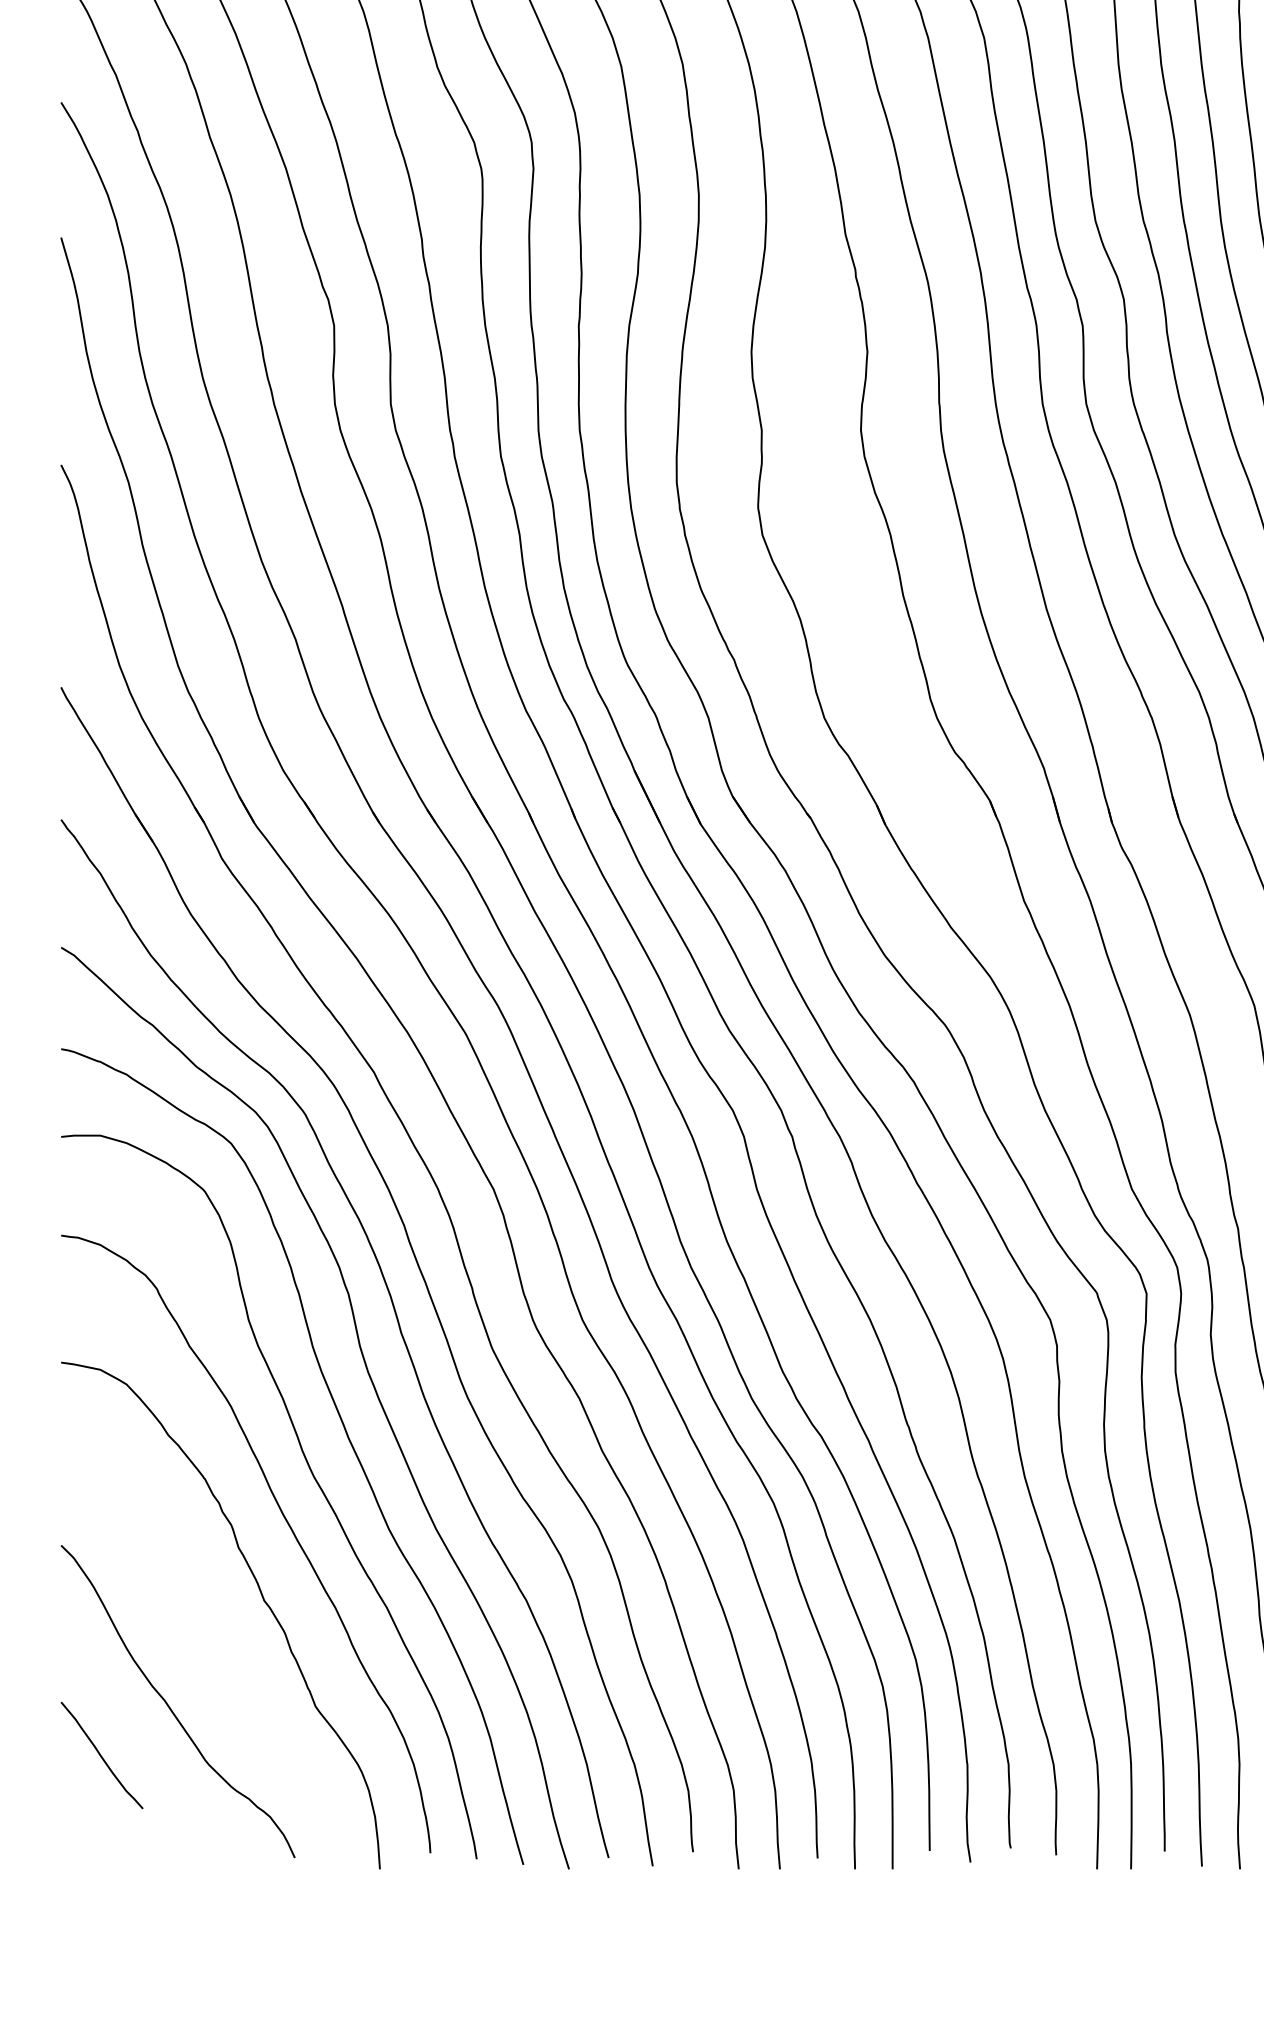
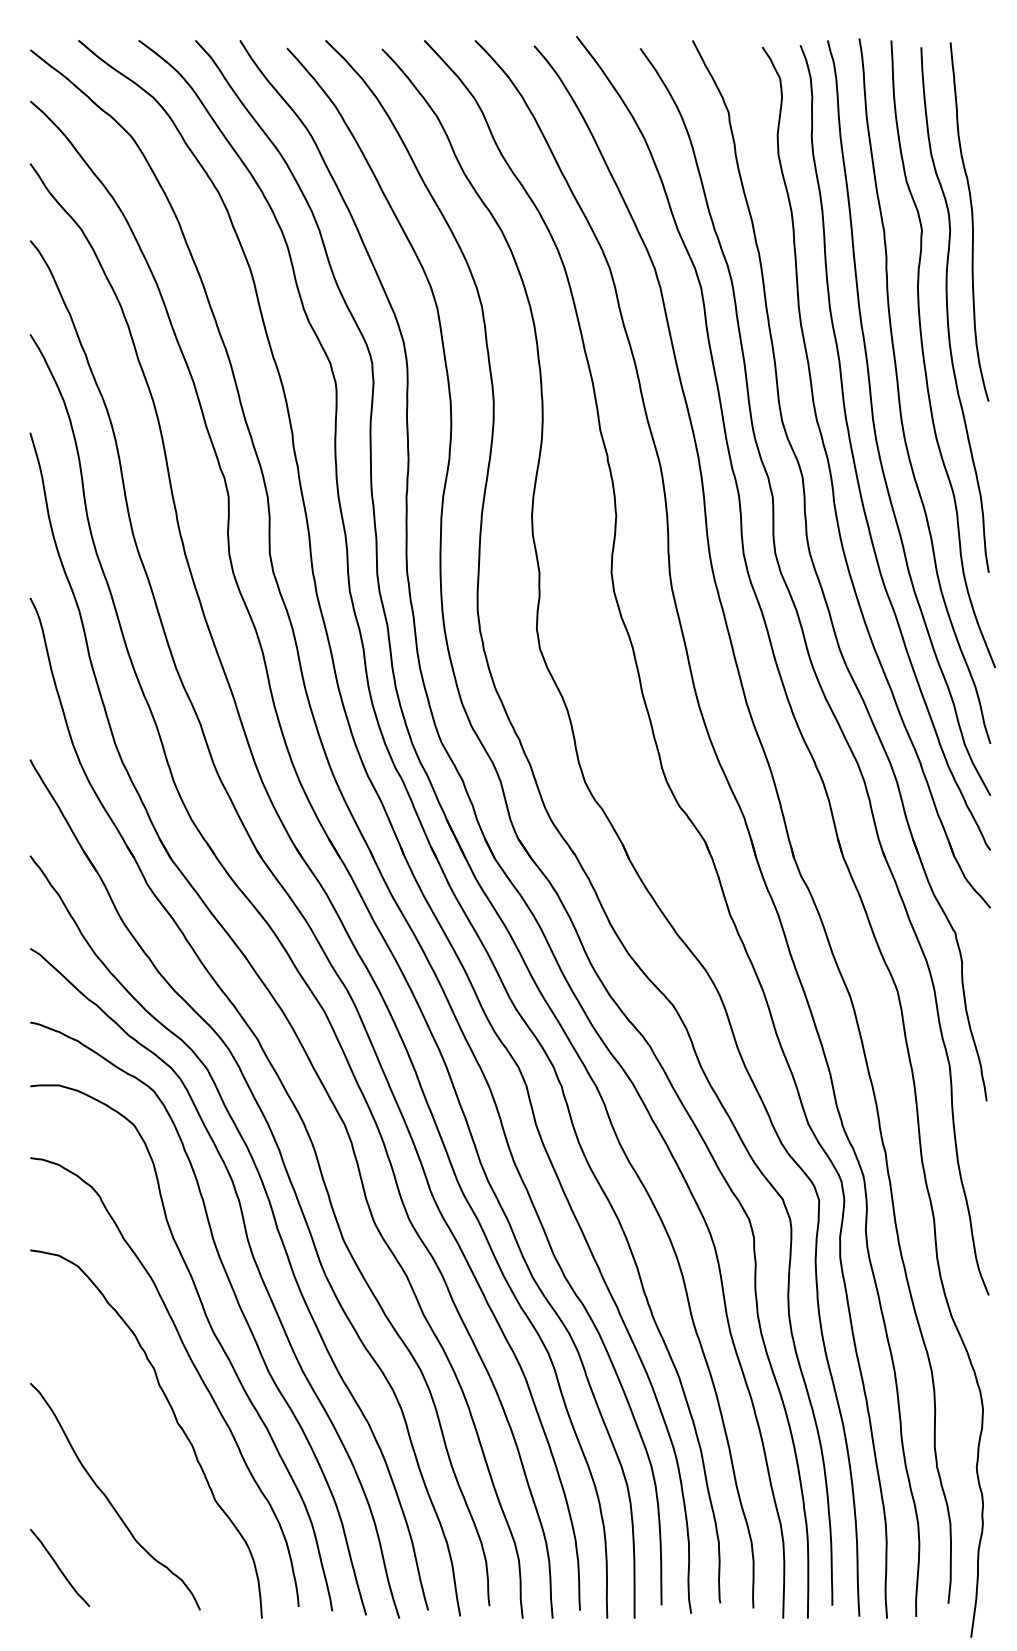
curve: (101, 1754) -> (59, 1567), moved

